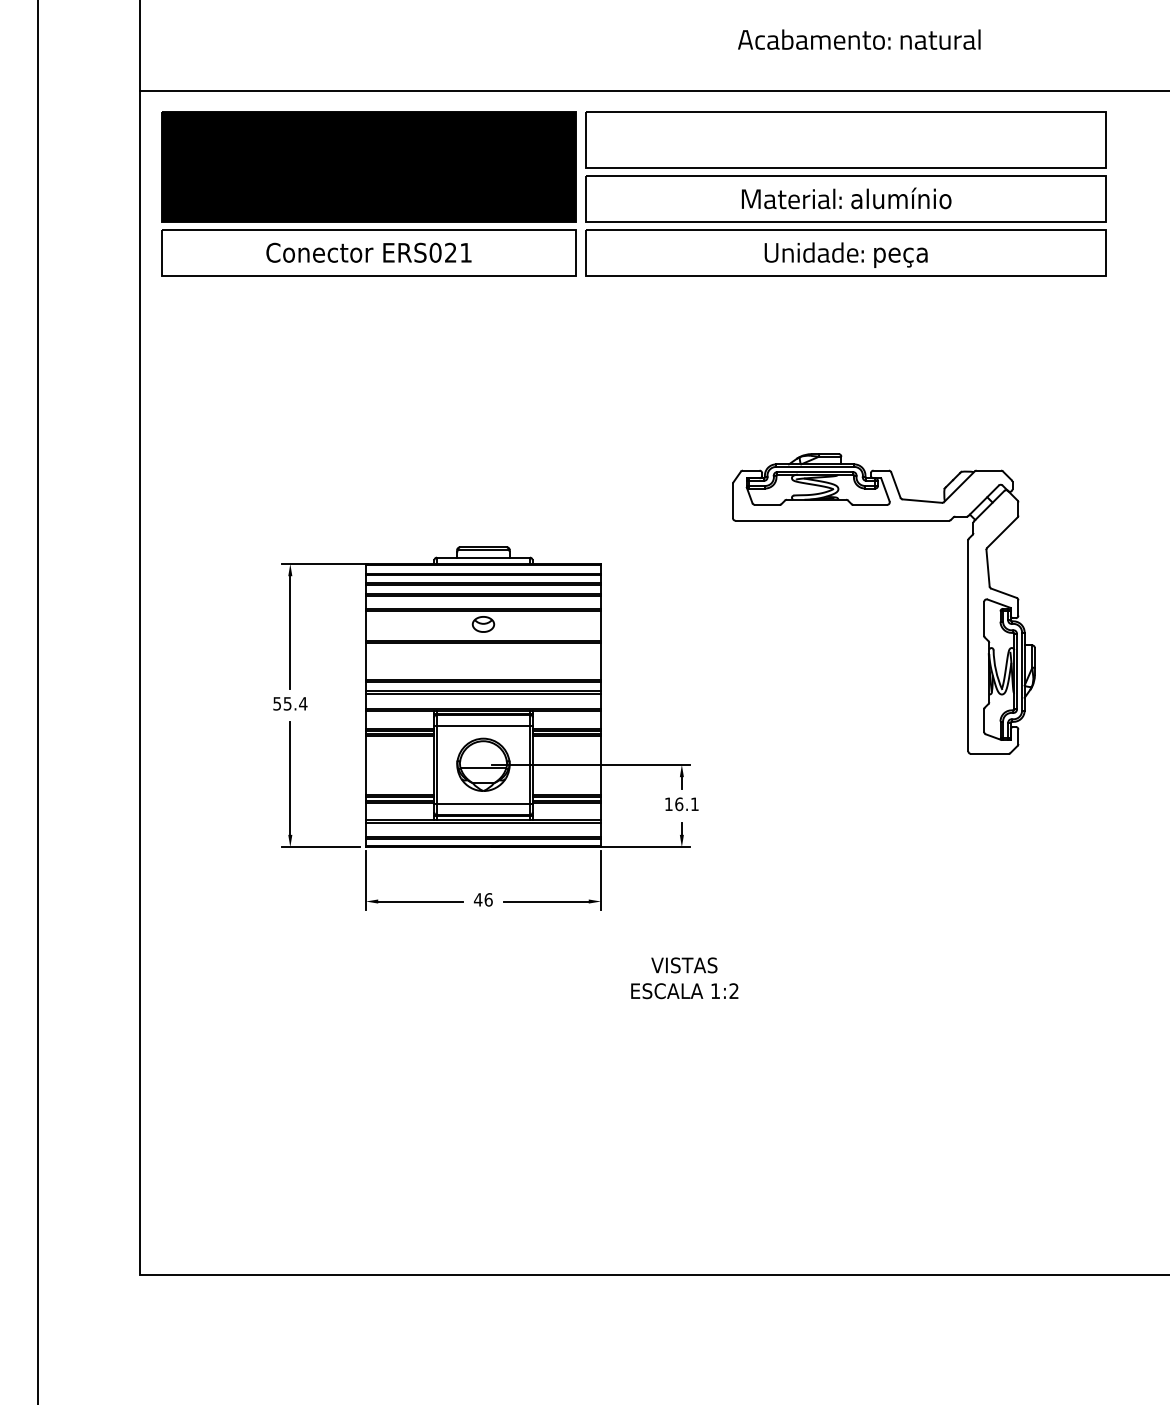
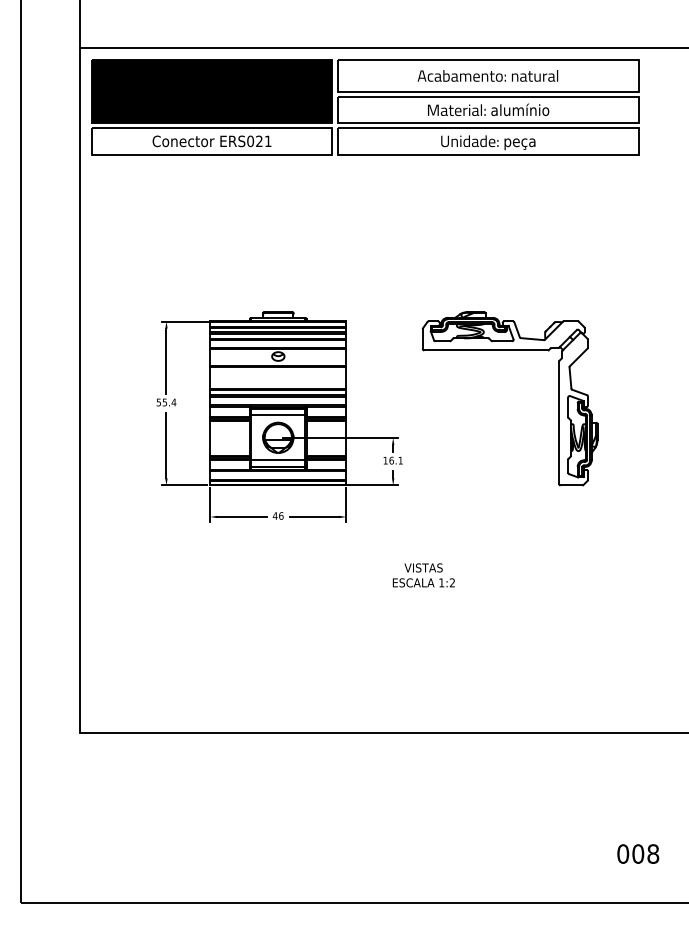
text: (858, 38) -> (487, 75), moved
part: (882, 520) -> (509, 350), moved
text: (684, 978) -> (423, 575), moved

